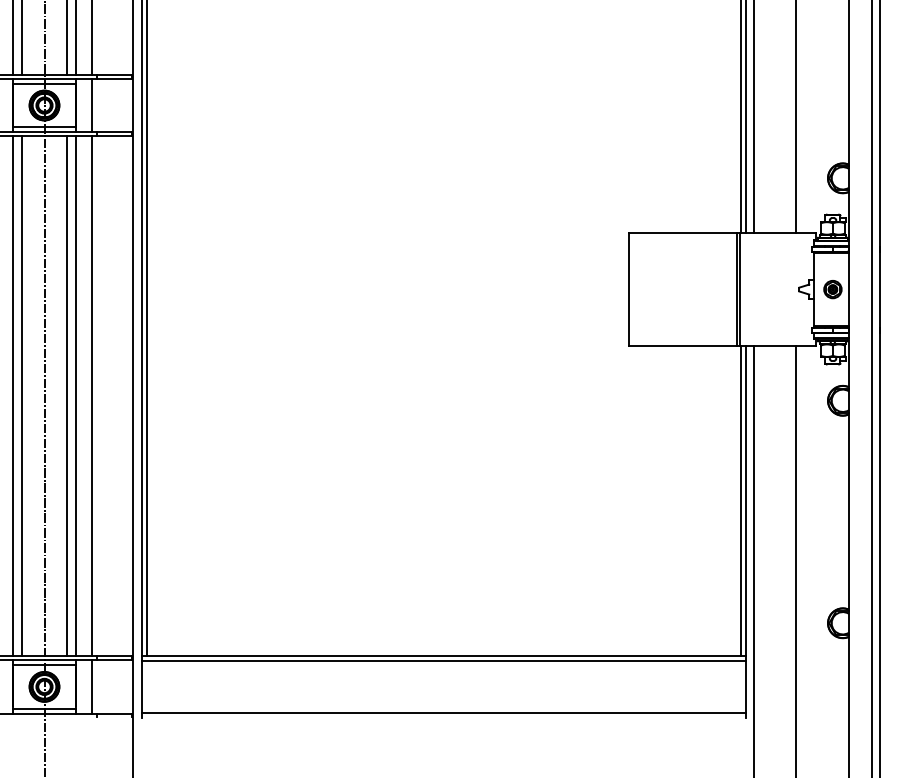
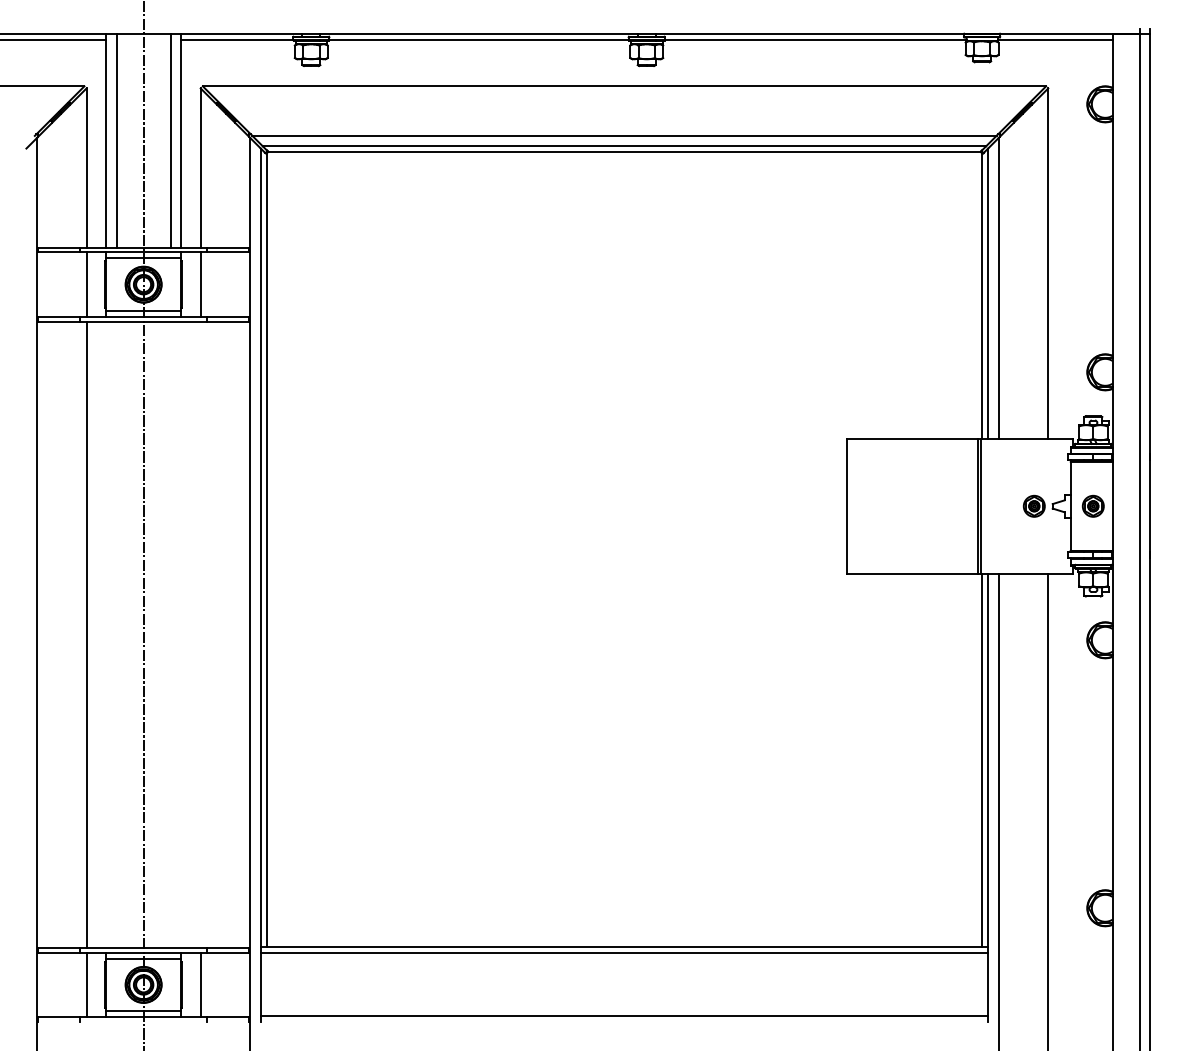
part: (783, 288) -> (1033, 505), added
line: (13, 395) -> (106, 634), removed
line: (21, 395) -> (116, 634), removed
line: (66, 395) -> (170, 634), removed
line: (75, 395) -> (181, 634), removed
line: (91, 395) -> (200, 634), removed

